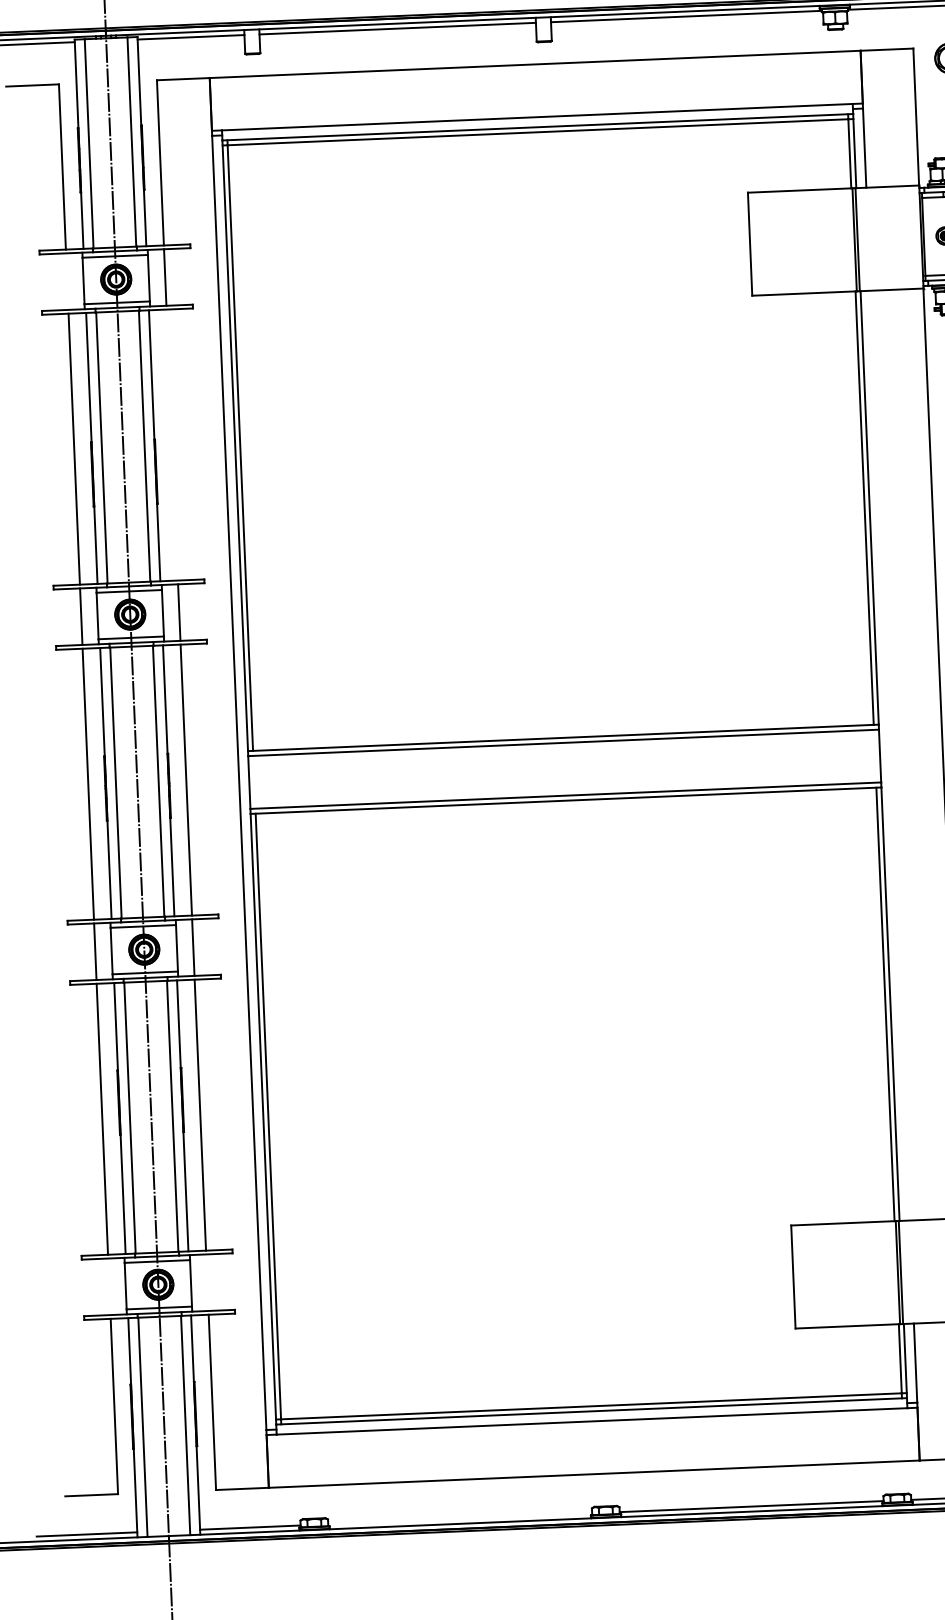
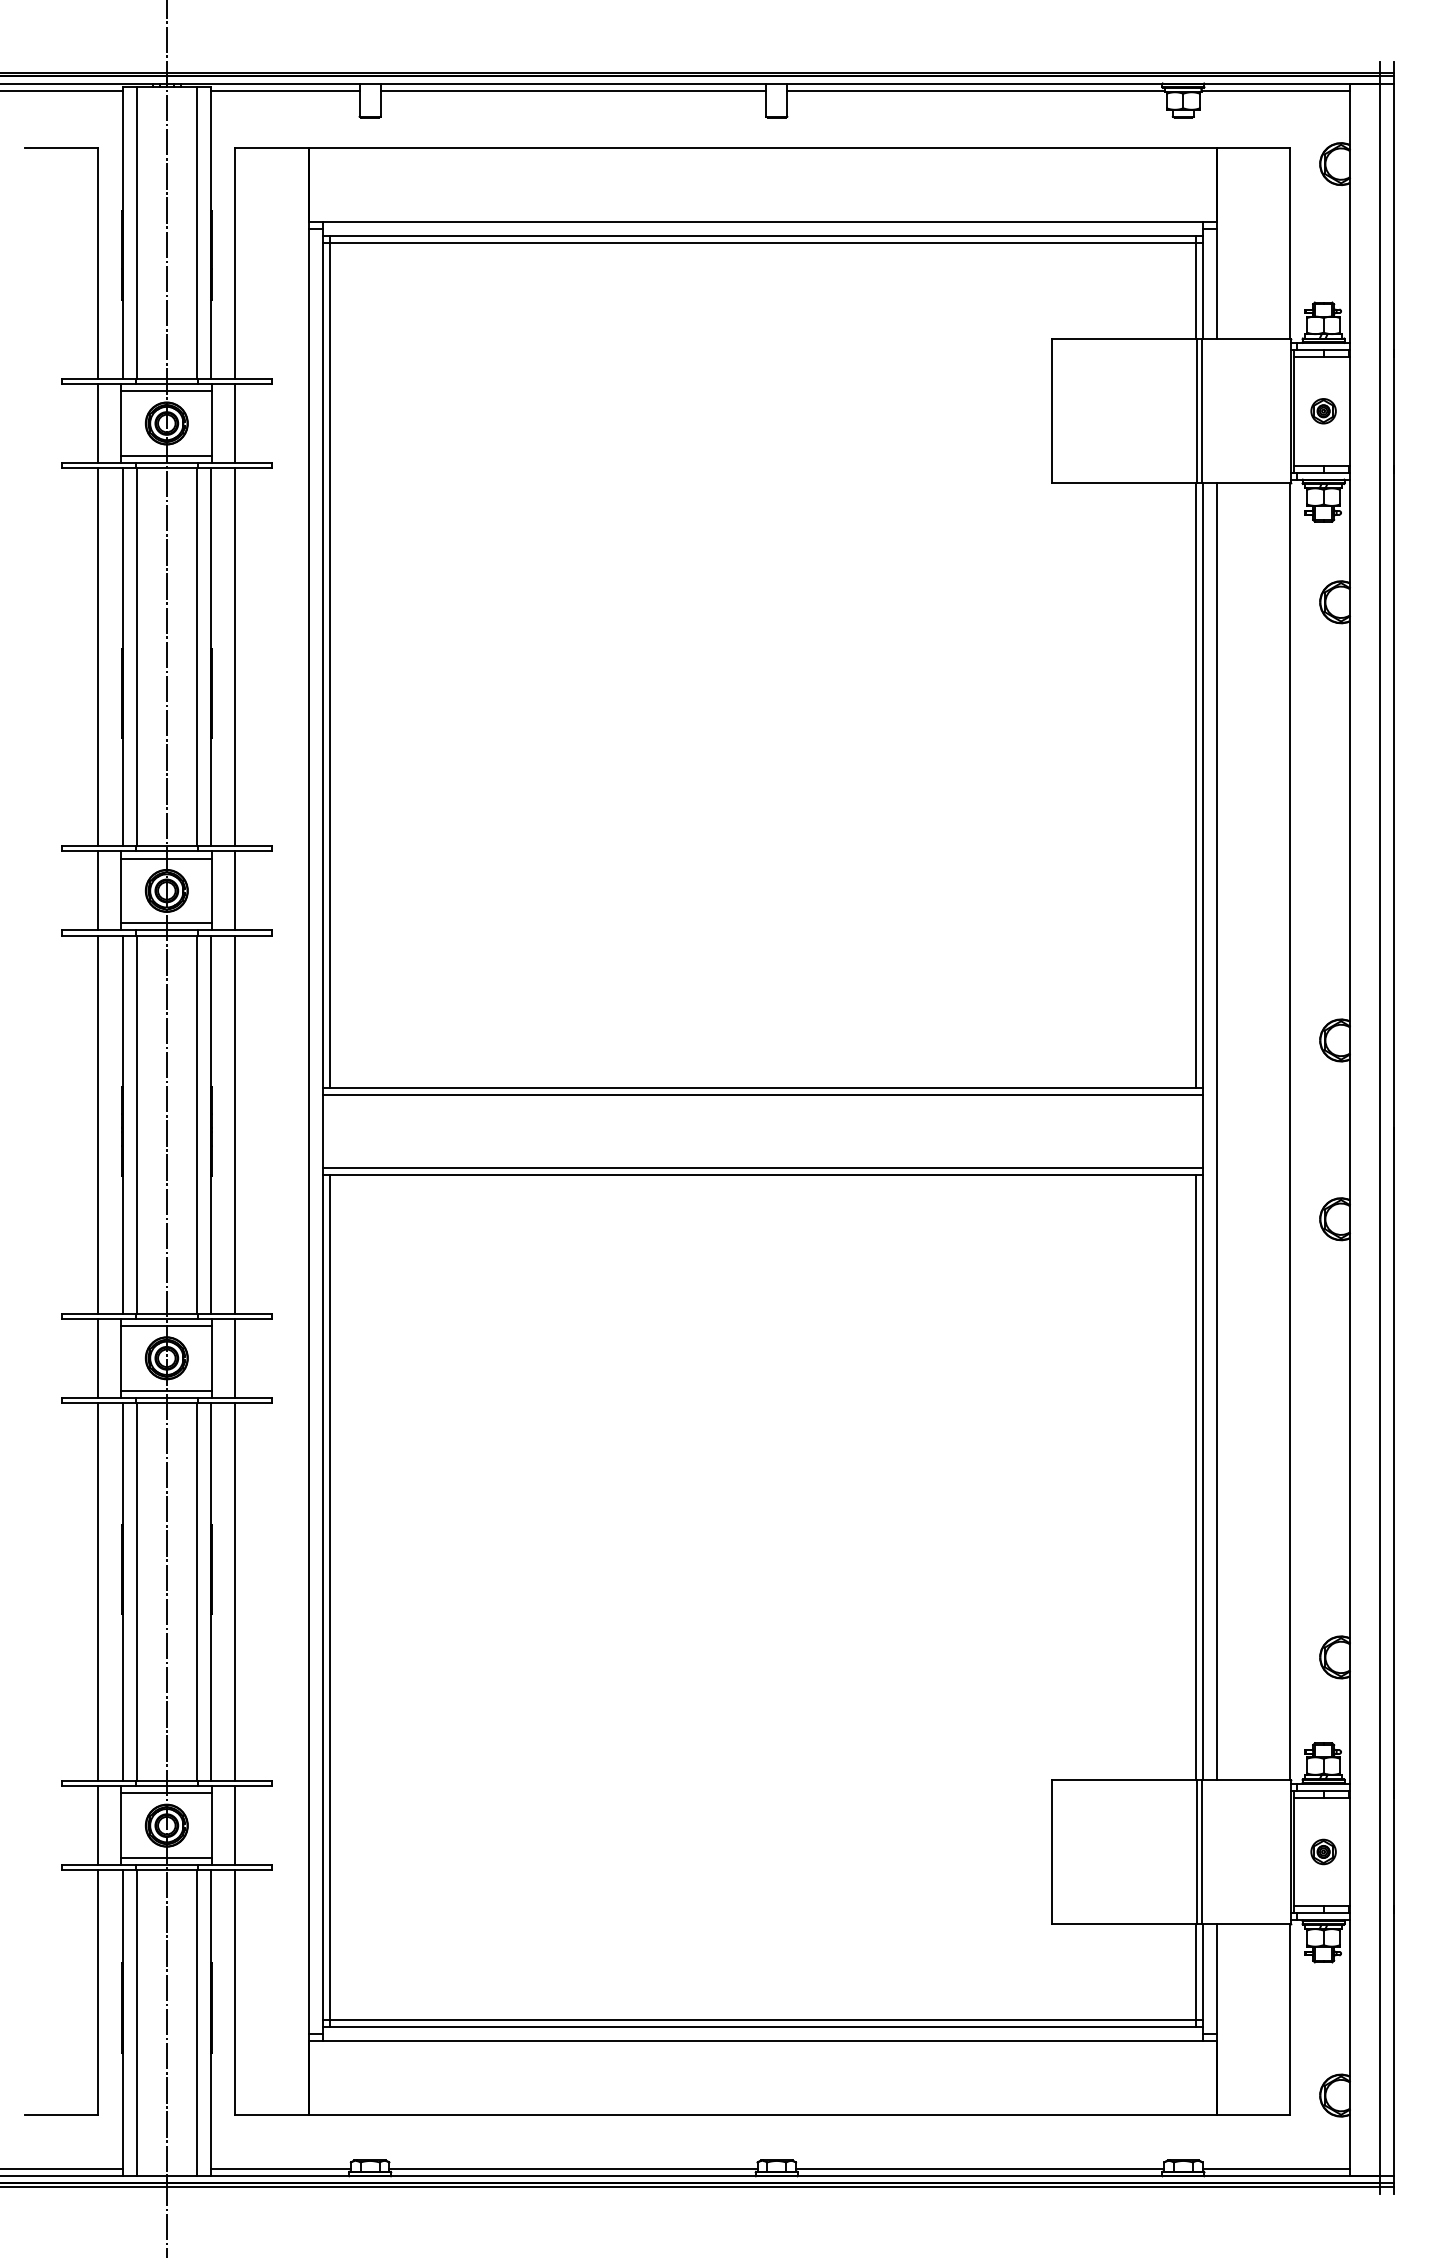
line: (67, 281) -> (98, 423), added
line: (172, 445) -> (235, 657), added
line: (889, 755) -> (1216, 1131), added
line: (207, 1282) -> (235, 1825), added
line: (109, 1286) -> (98, 1825), added
line: (460, 1519) -> (573, 2169), added

